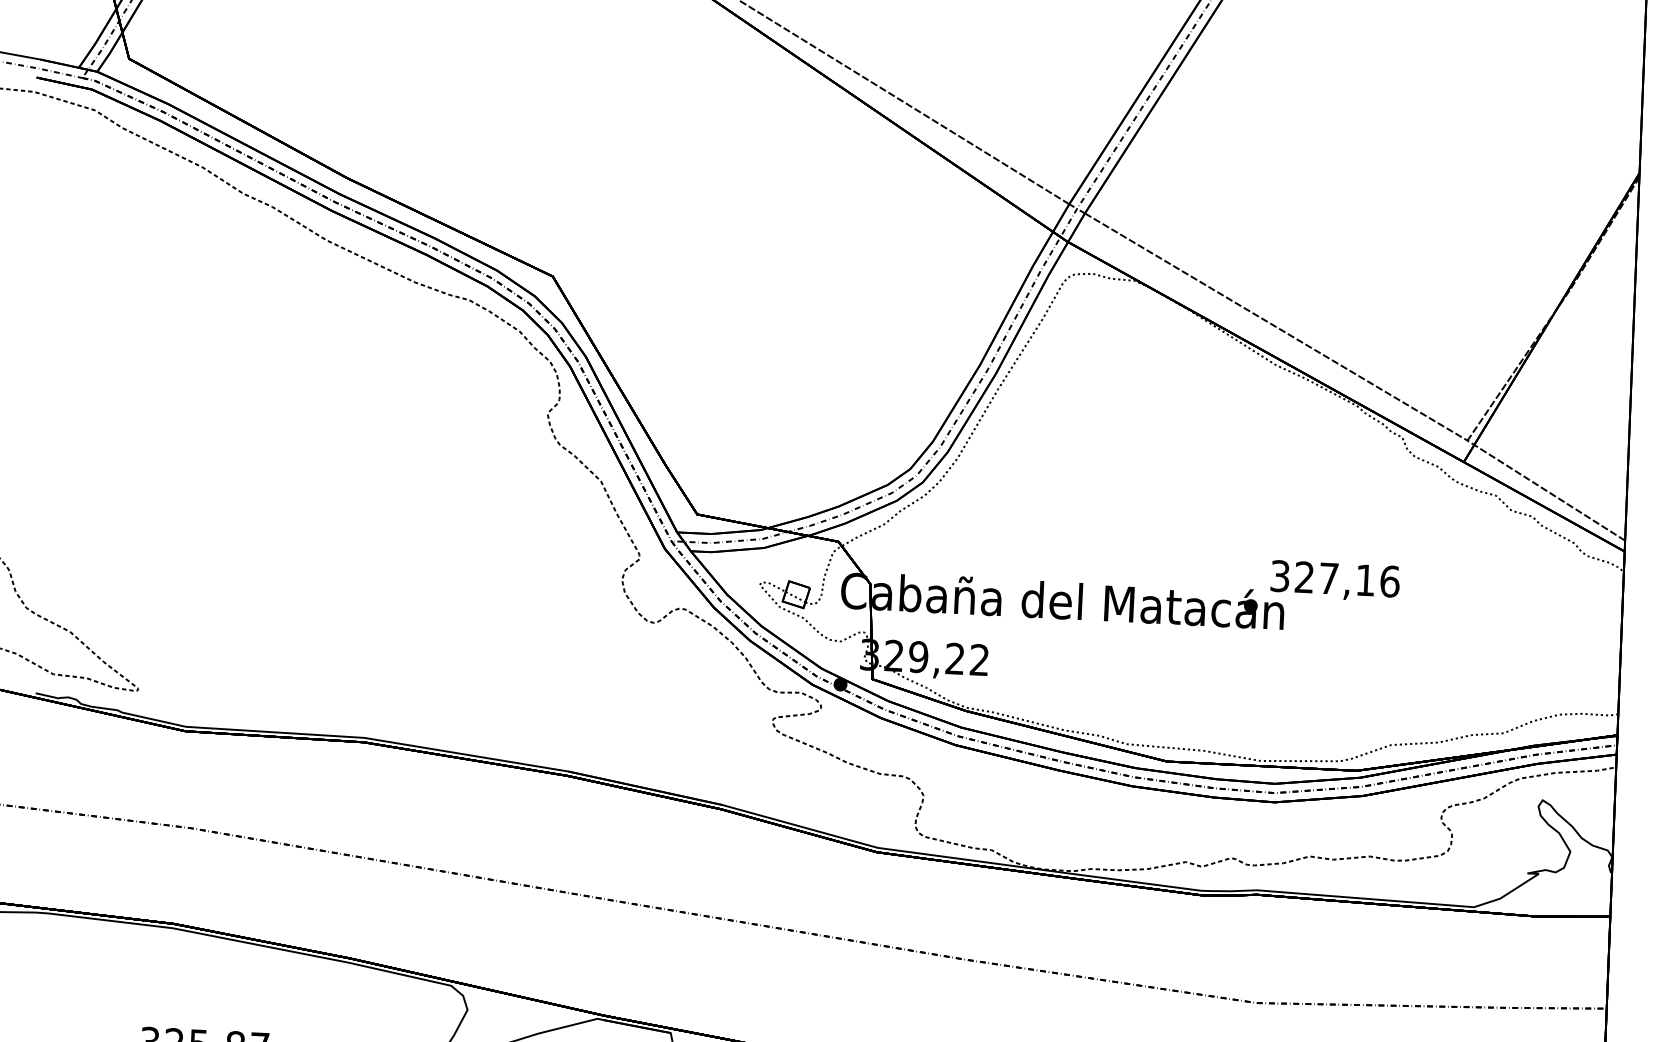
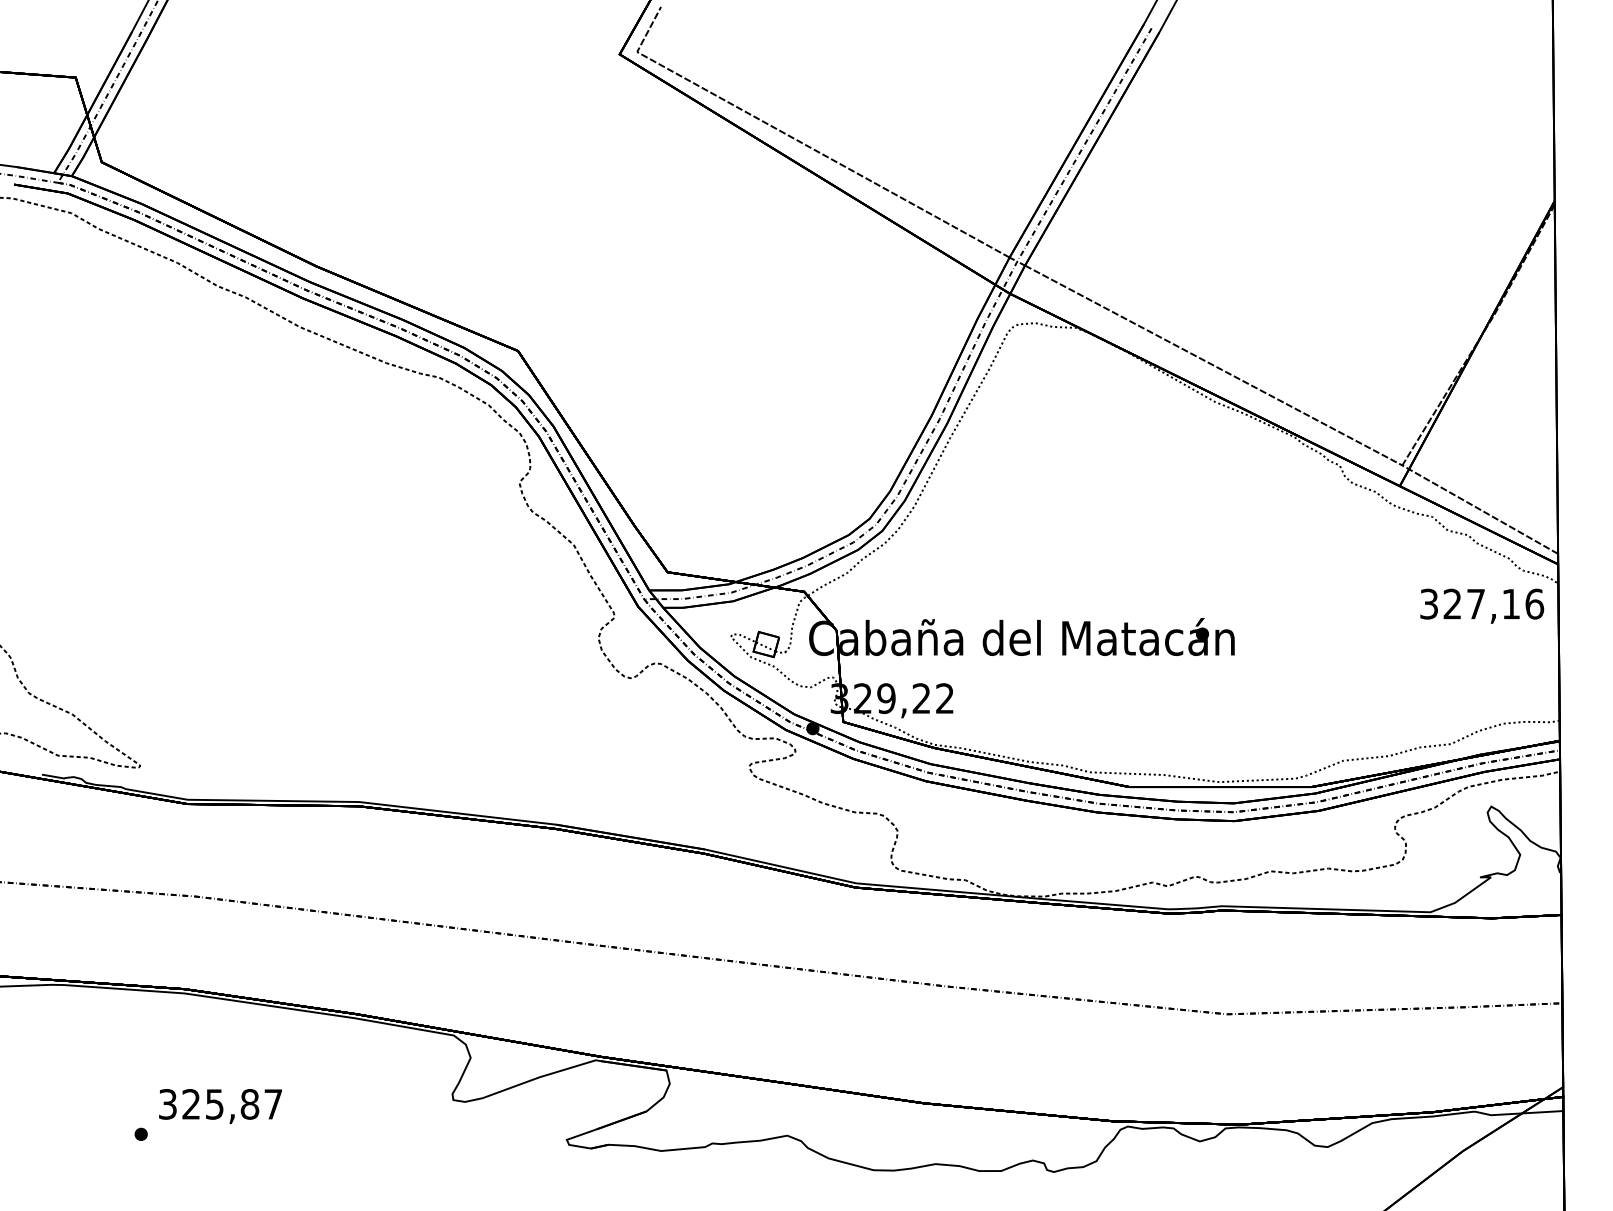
text: (1335, 580) -> (1482, 605), moved

